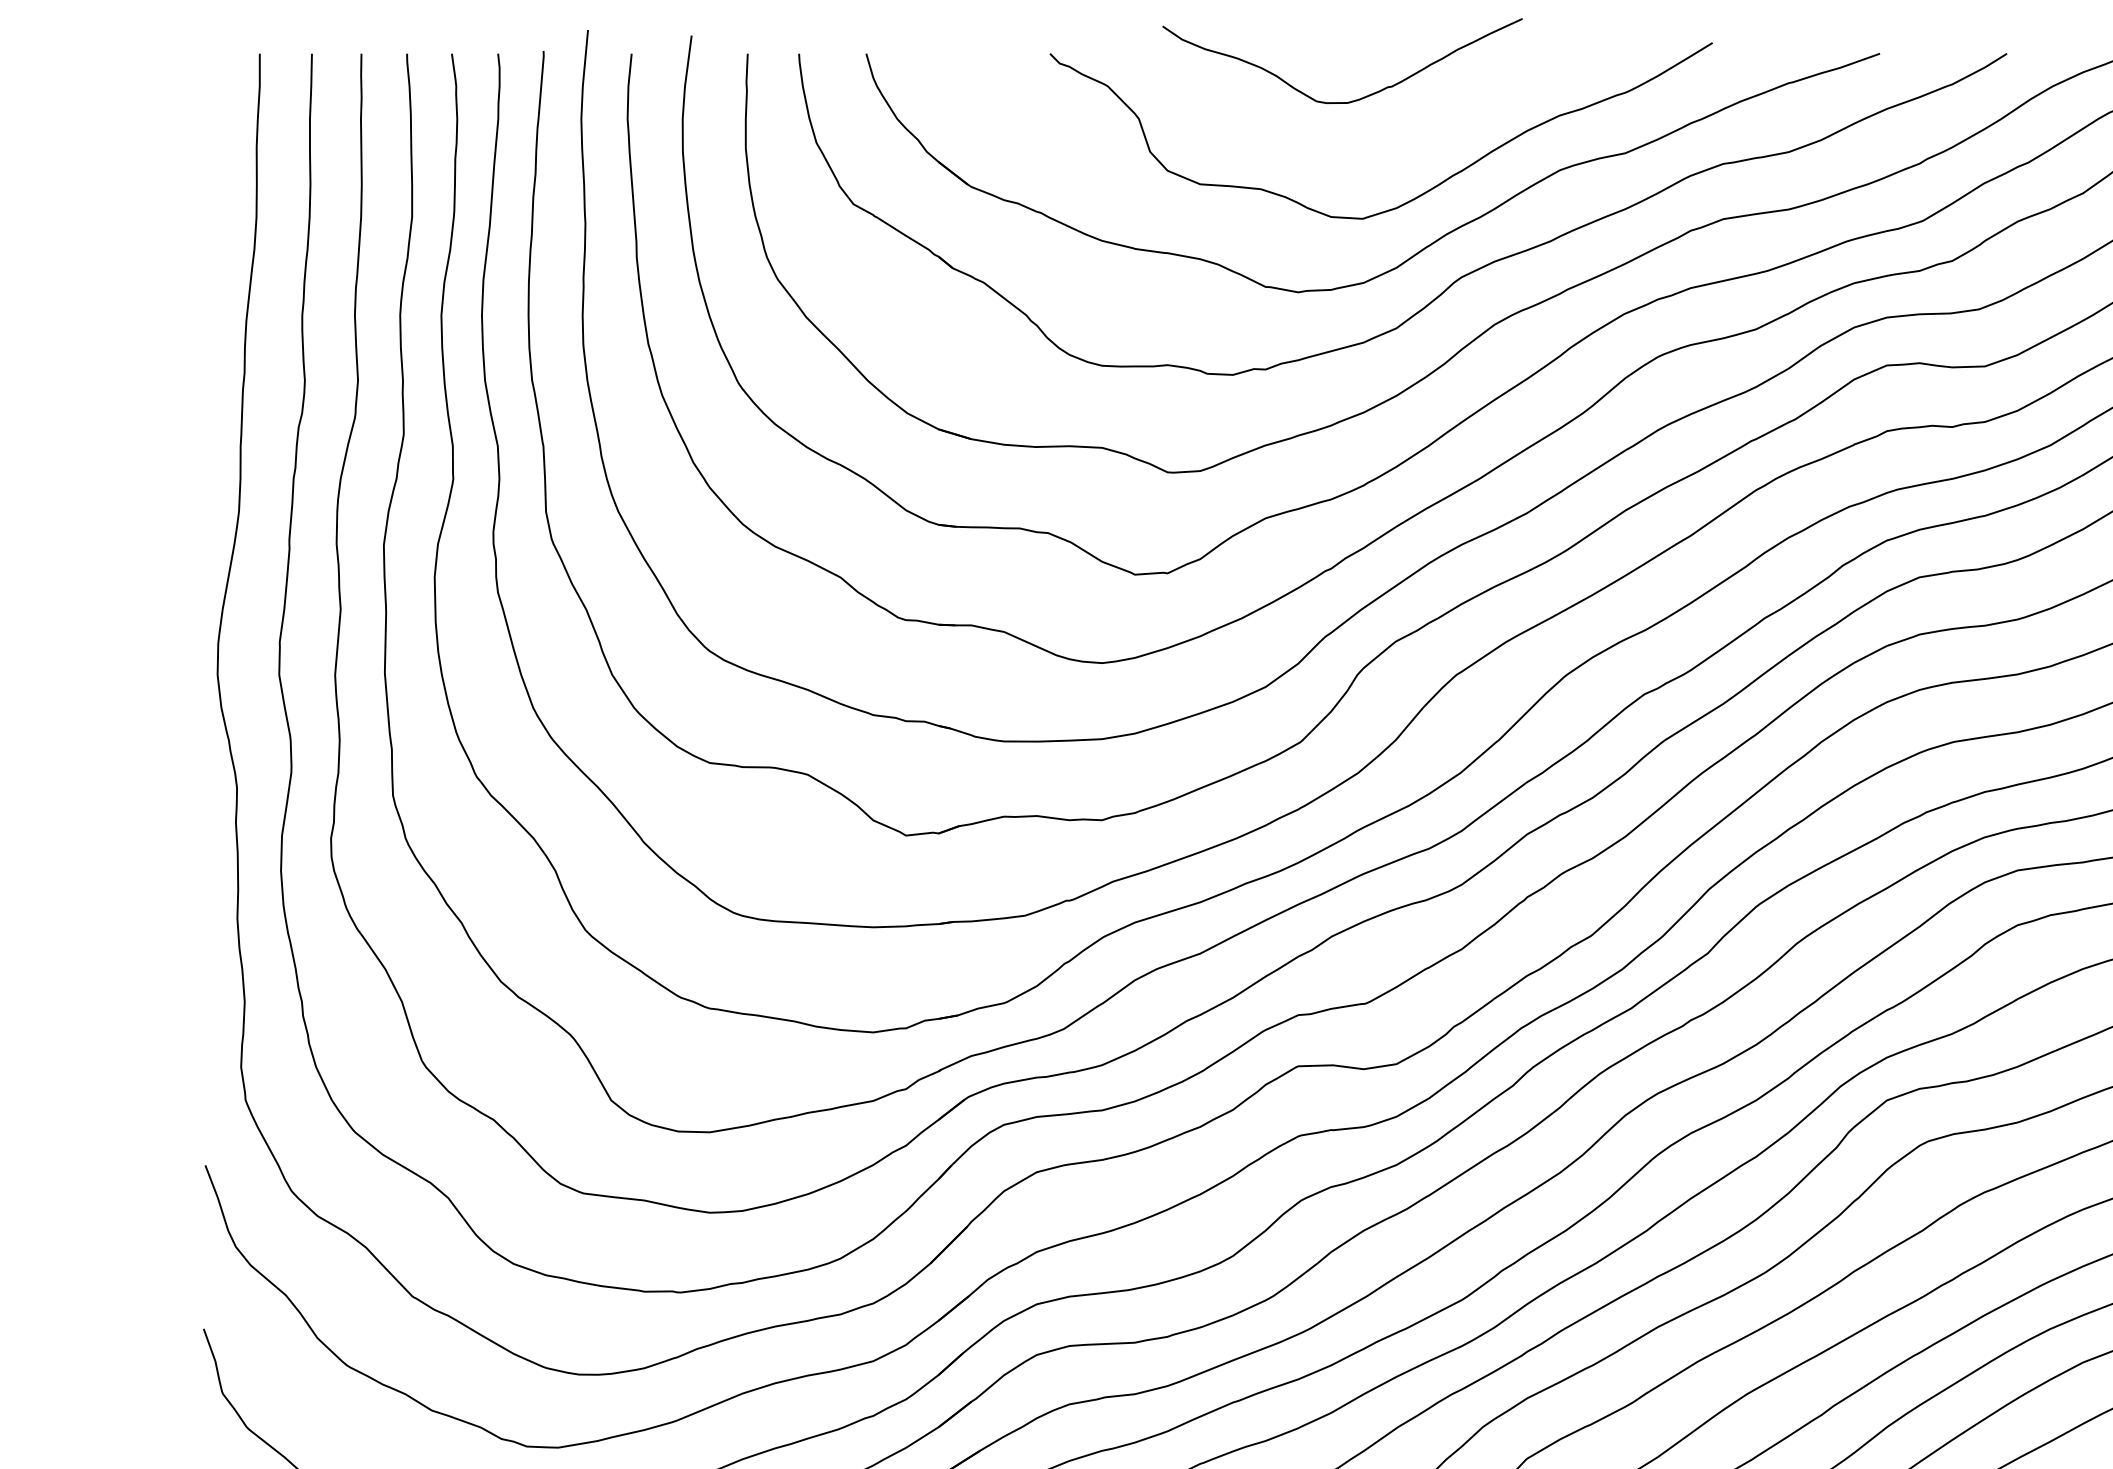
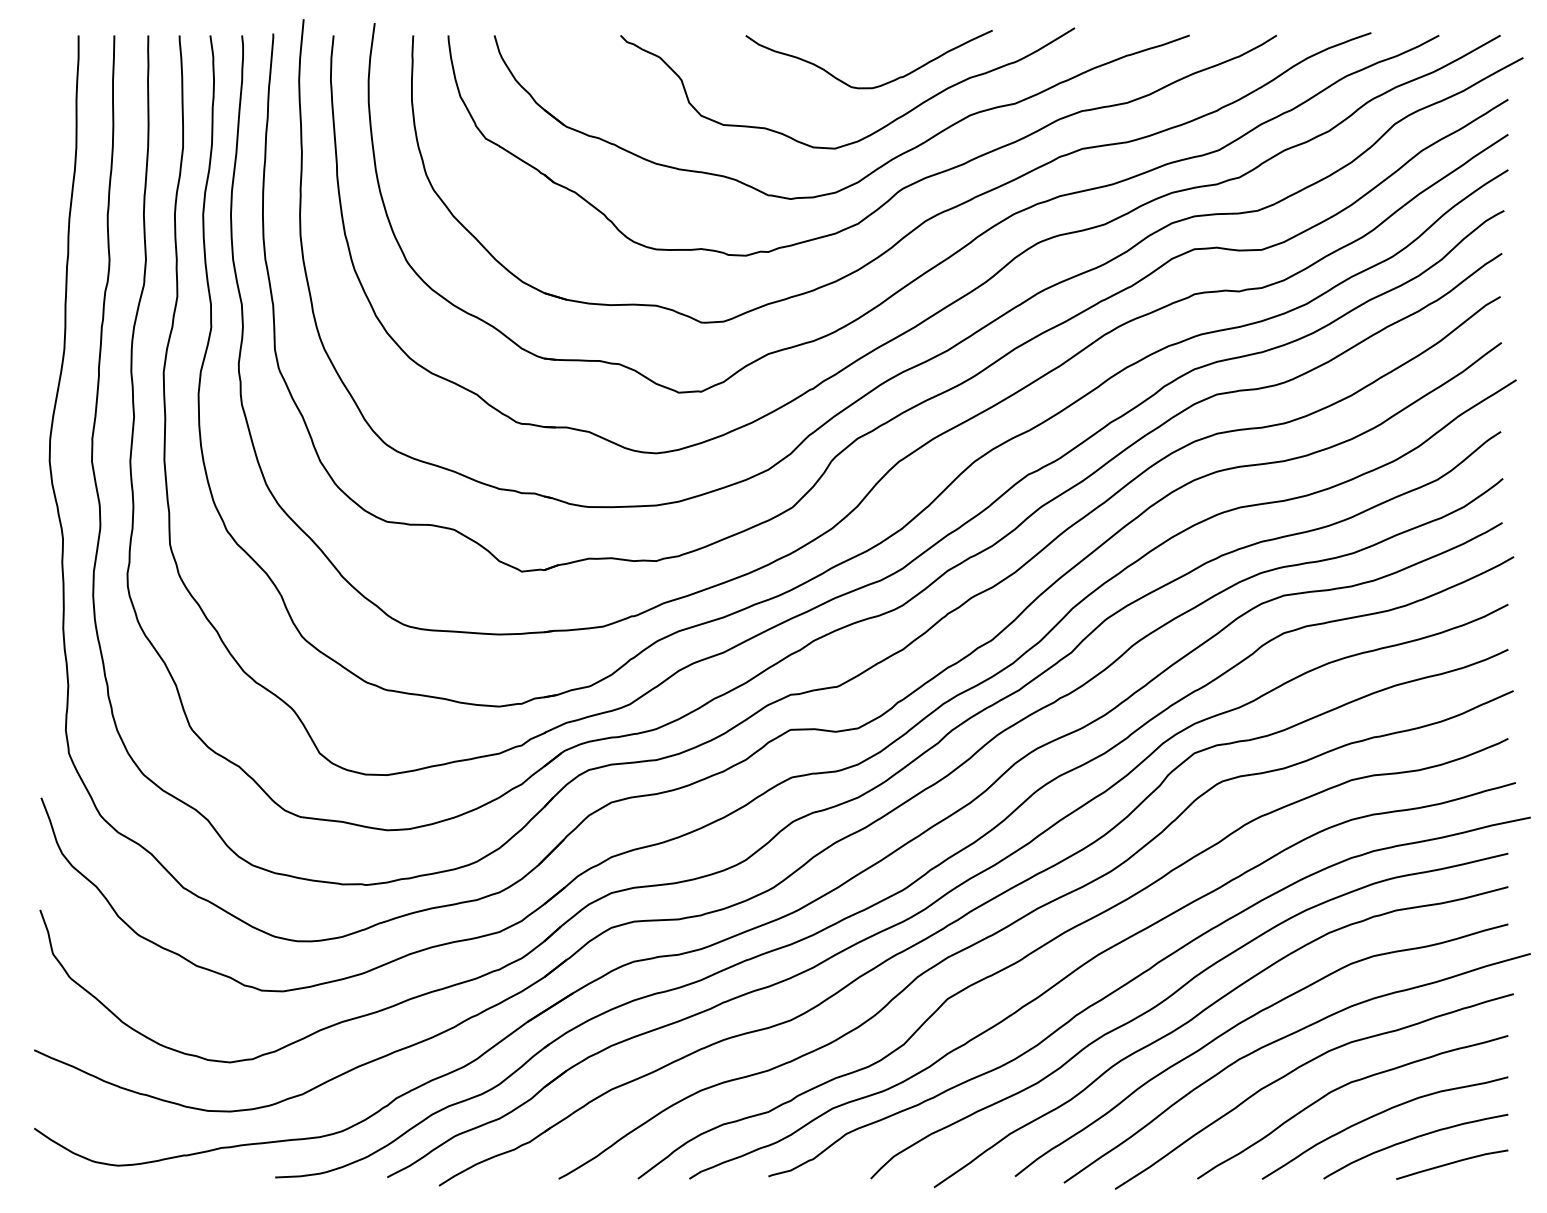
curve: (1354, 99) -> (877, 85), moved

